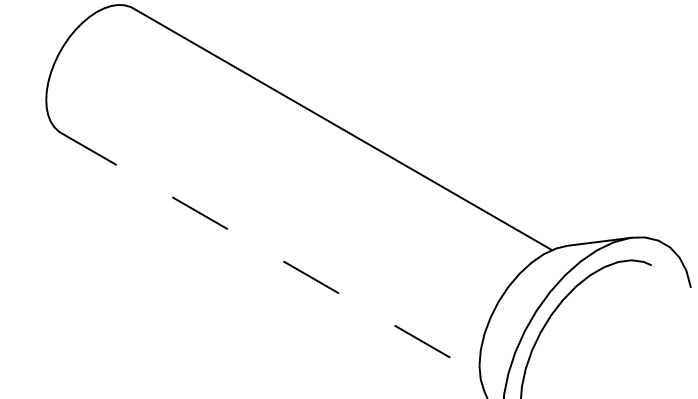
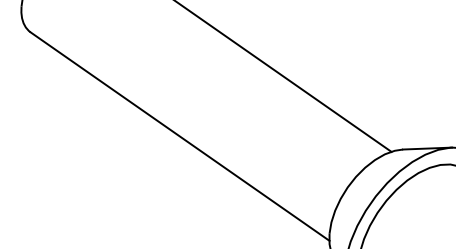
line: (271, 254) -> (180, 136), dashed -> solid

